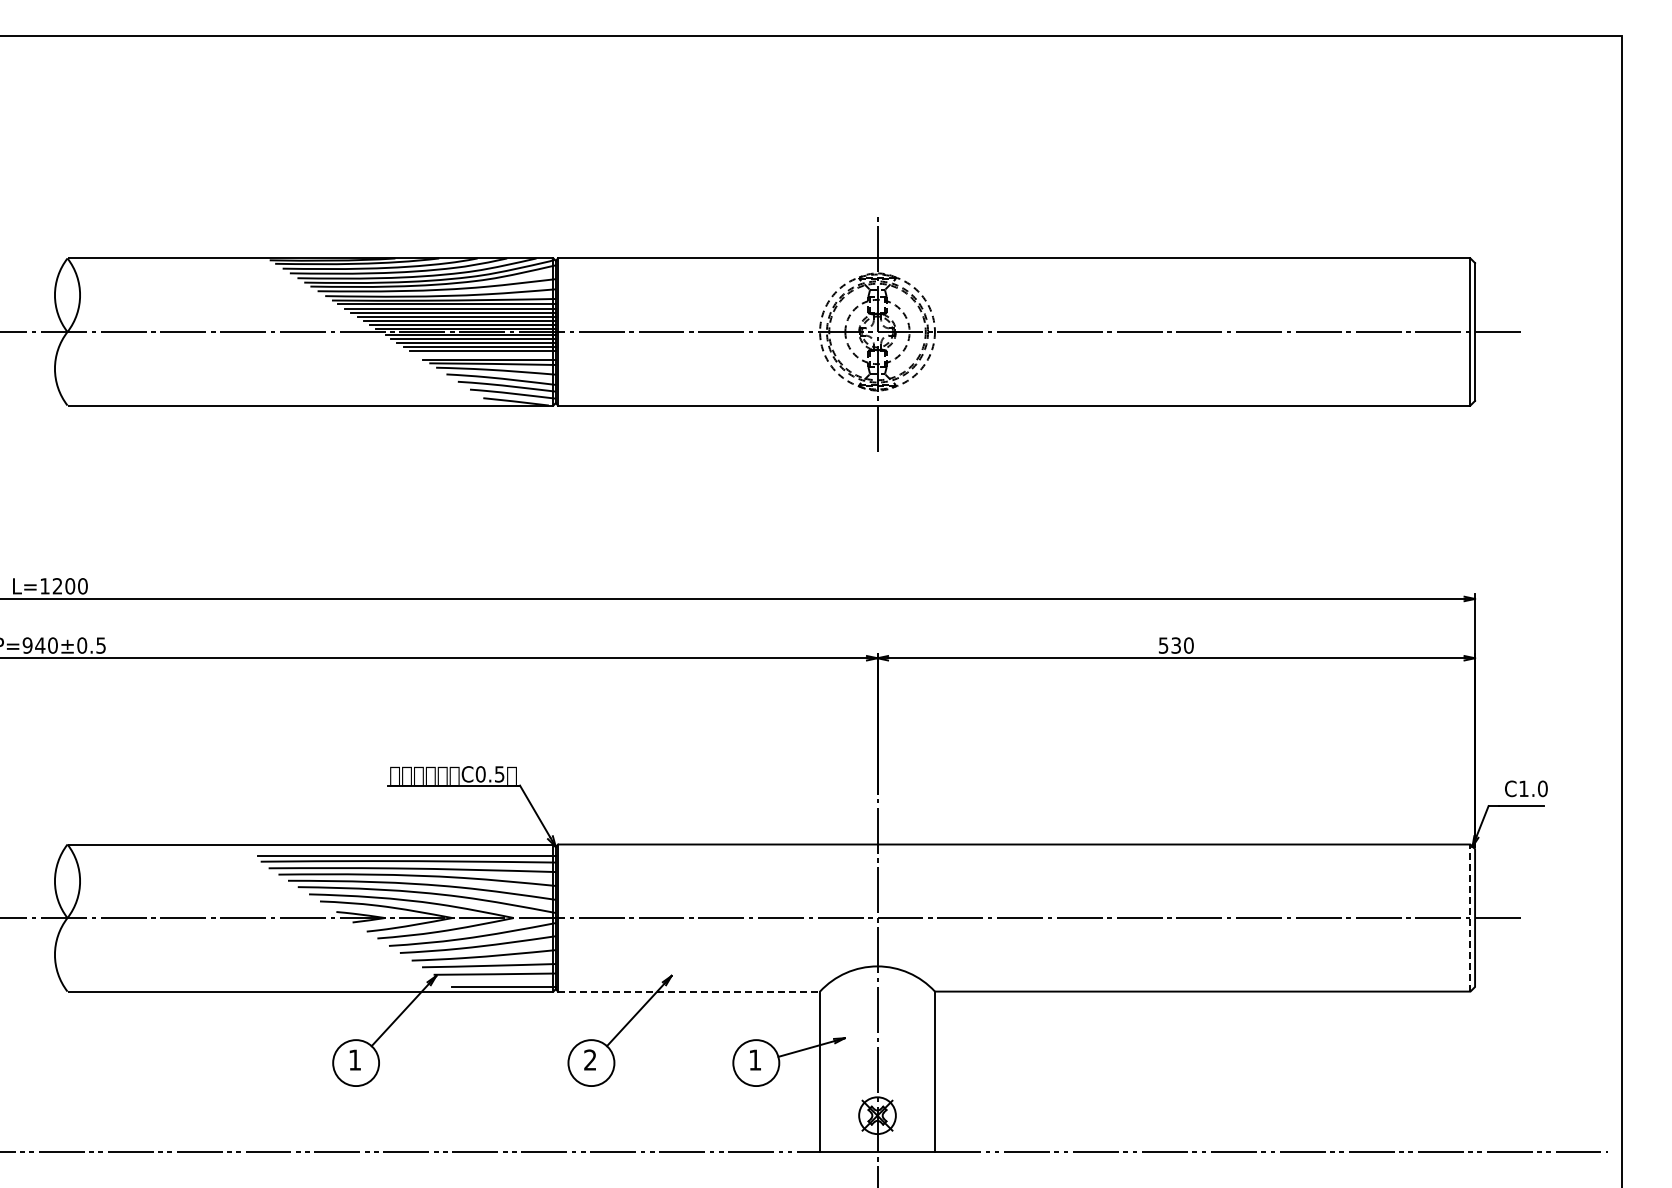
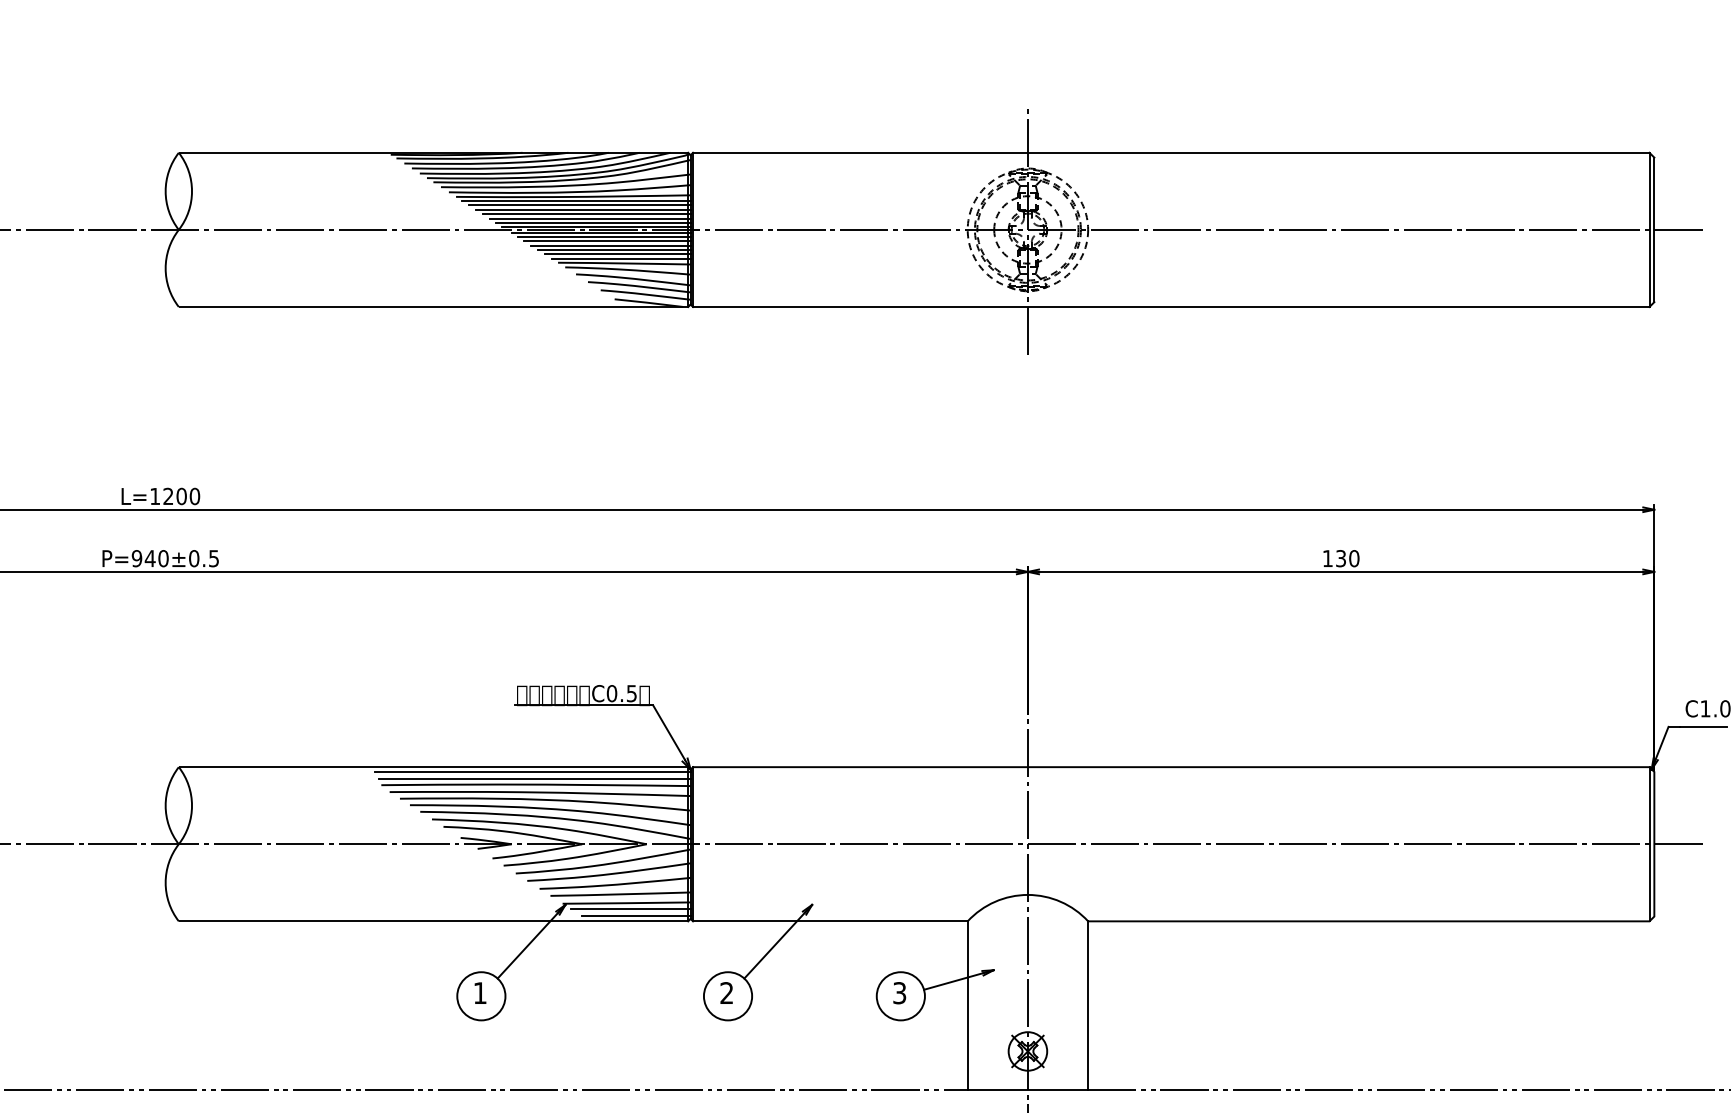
line: (485, 355) -> (616, 254), added
text: (1163, 645) -> (1327, 558), 530 -> 130
line: (404, 849) -> (532, 772), added
line: (1470, 918) -> (1649, 844), dashed -> solid
line: (498, 980) -> (630, 909), added
line: (689, 991) -> (830, 921), dashed -> solid
text: (755, 1059) -> (900, 992), 1 -> 3

